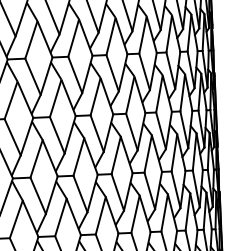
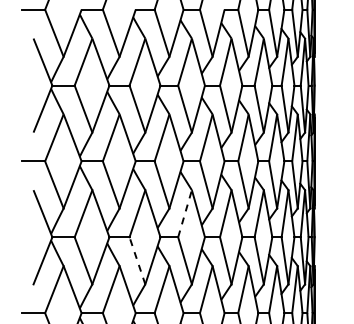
line: (116, 155) -> (185, 213), solid -> dashed
line: (80, 193) -> (137, 260), solid -> dashed

